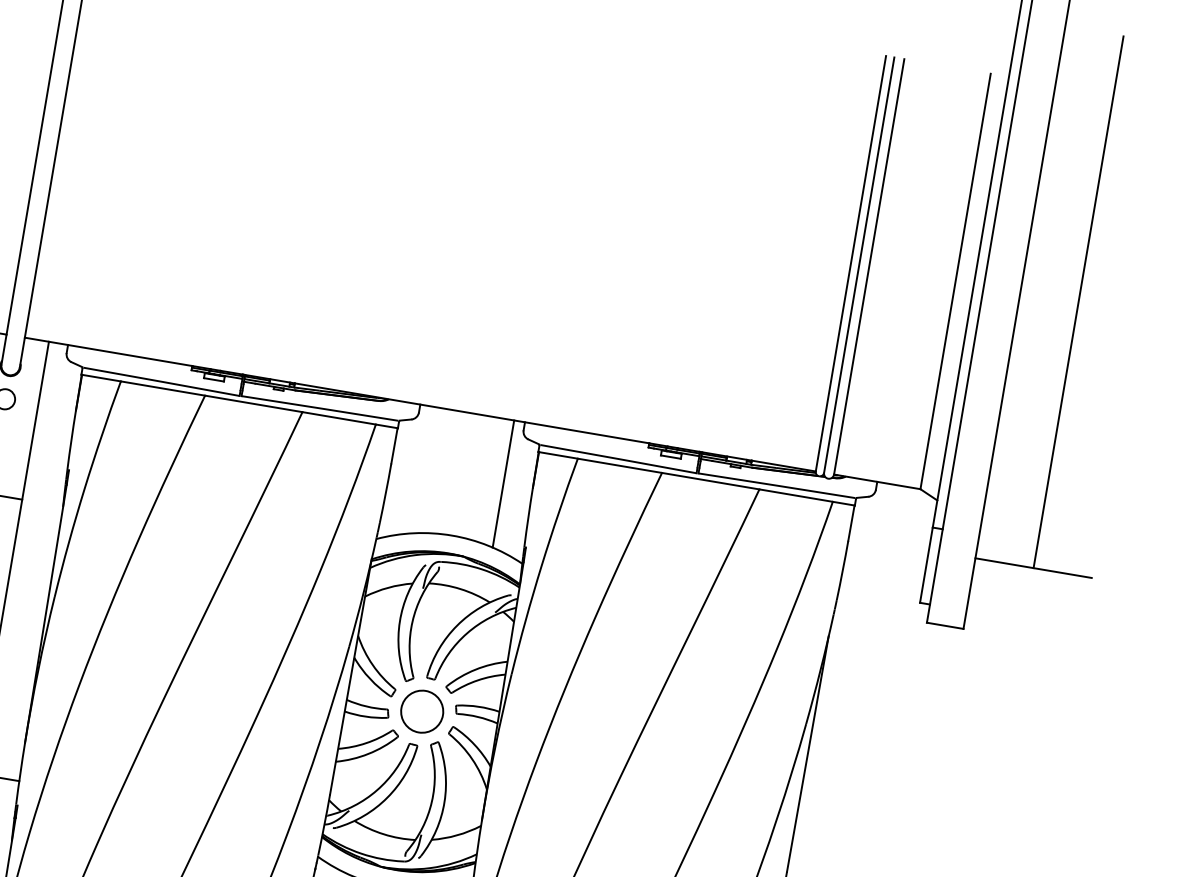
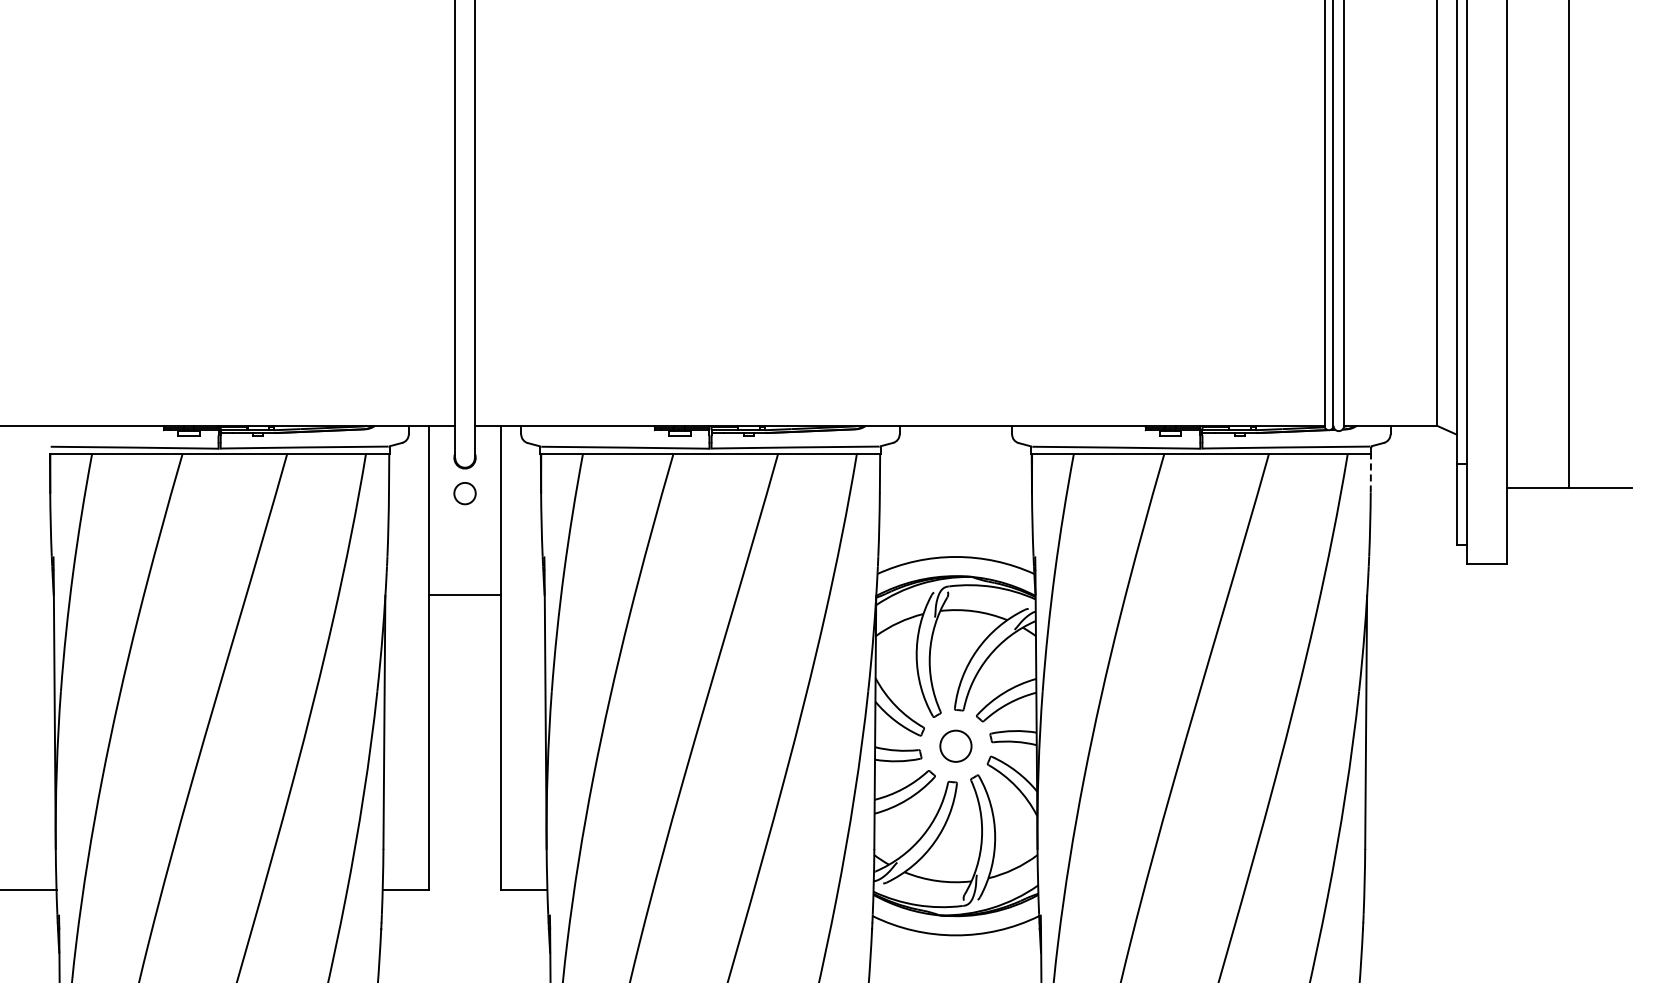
line: (503, 483) -> (1000, 493), removed
line: (851, 523) -> (1370, 473), solid -> dashed
circle: (421, 711) -> (955, 746), size x0.7

